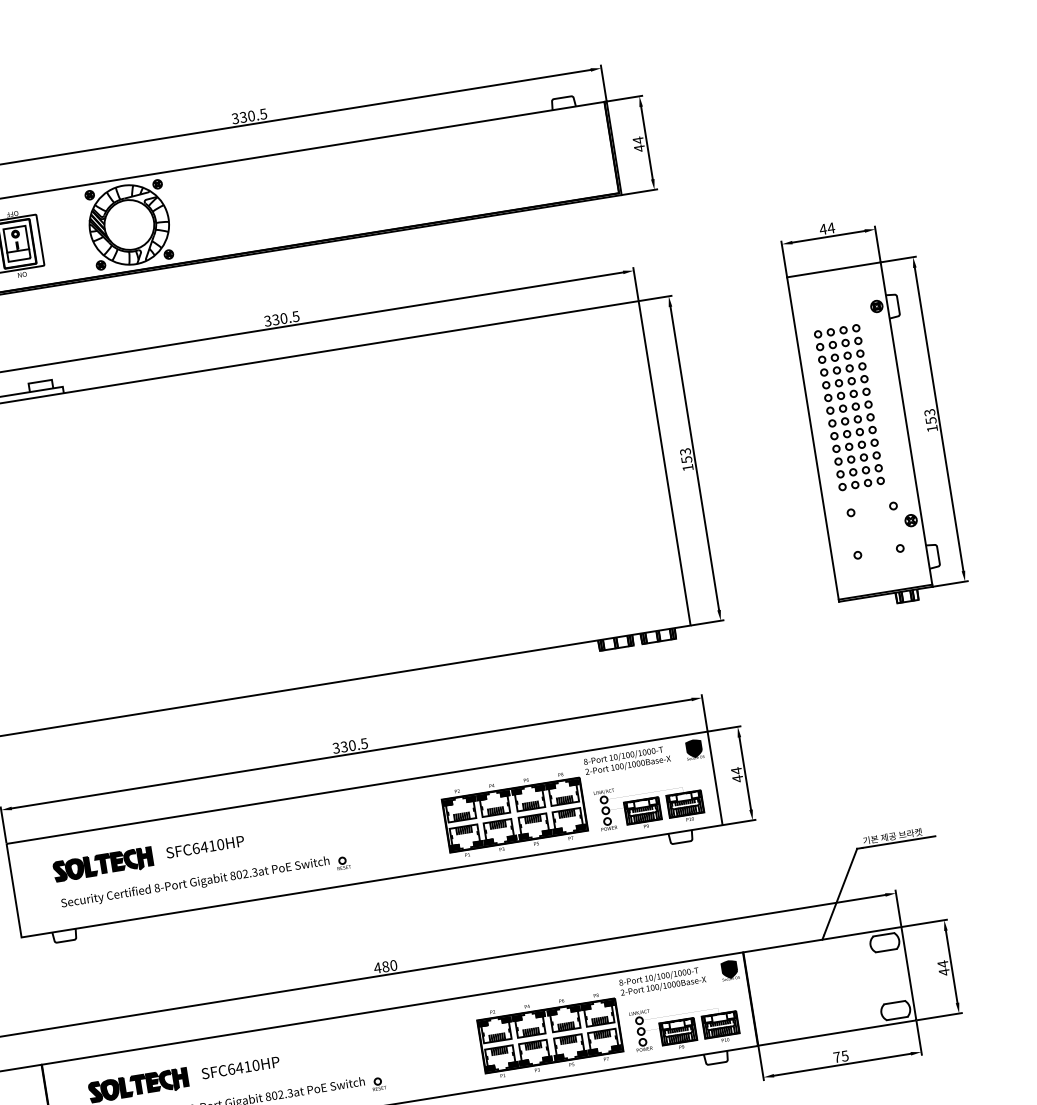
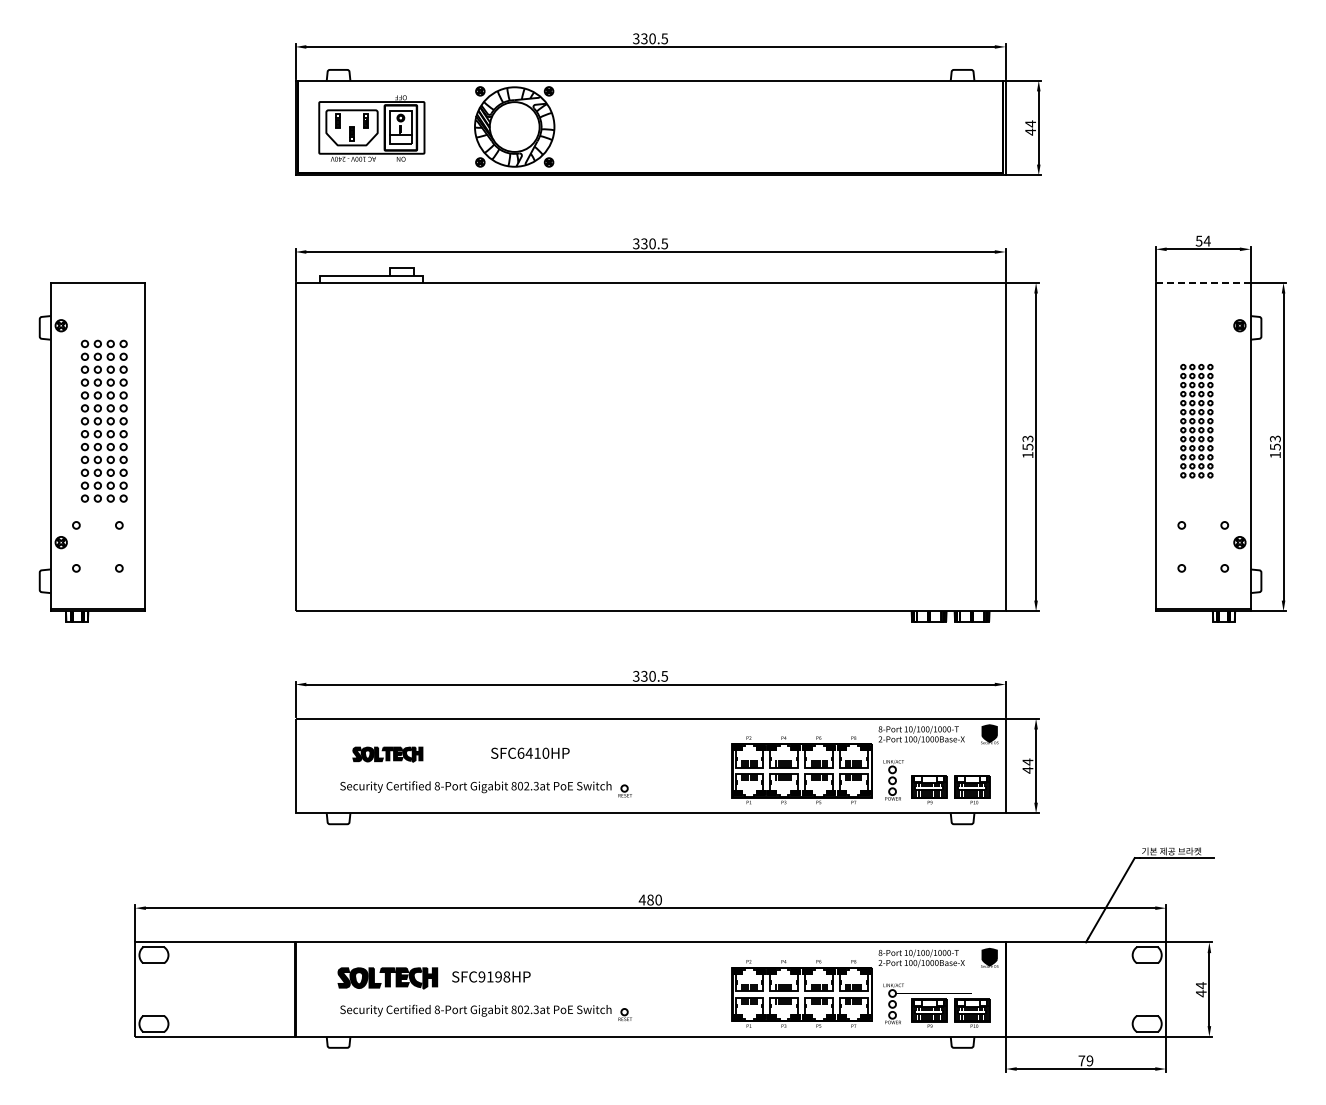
text: (822, 228) -> (1198, 240), 44 -> 54
line: (834, 269) -> (1203, 282), solid -> dashed
part: (848, 406) -> (1196, 420), size x0.7
text: (205, 846) -> (530, 752), moved
part: (102, 864) -> (387, 754), size x0.7
text: (844, 1055) -> (1089, 1060), 75 -> 79
text: (243, 1066) -> (494, 976), SFC6410HP -> SFC9198HP

